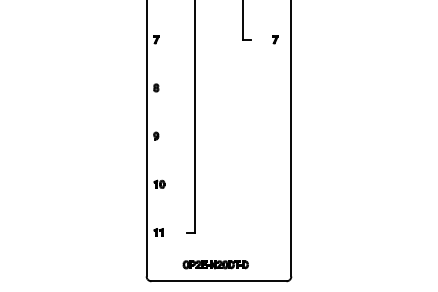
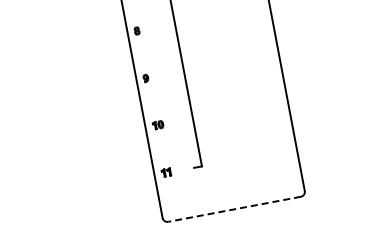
part: (215, 264) -> (228, 193), removed
line: (219, 281) -> (235, 209), solid -> dashed

